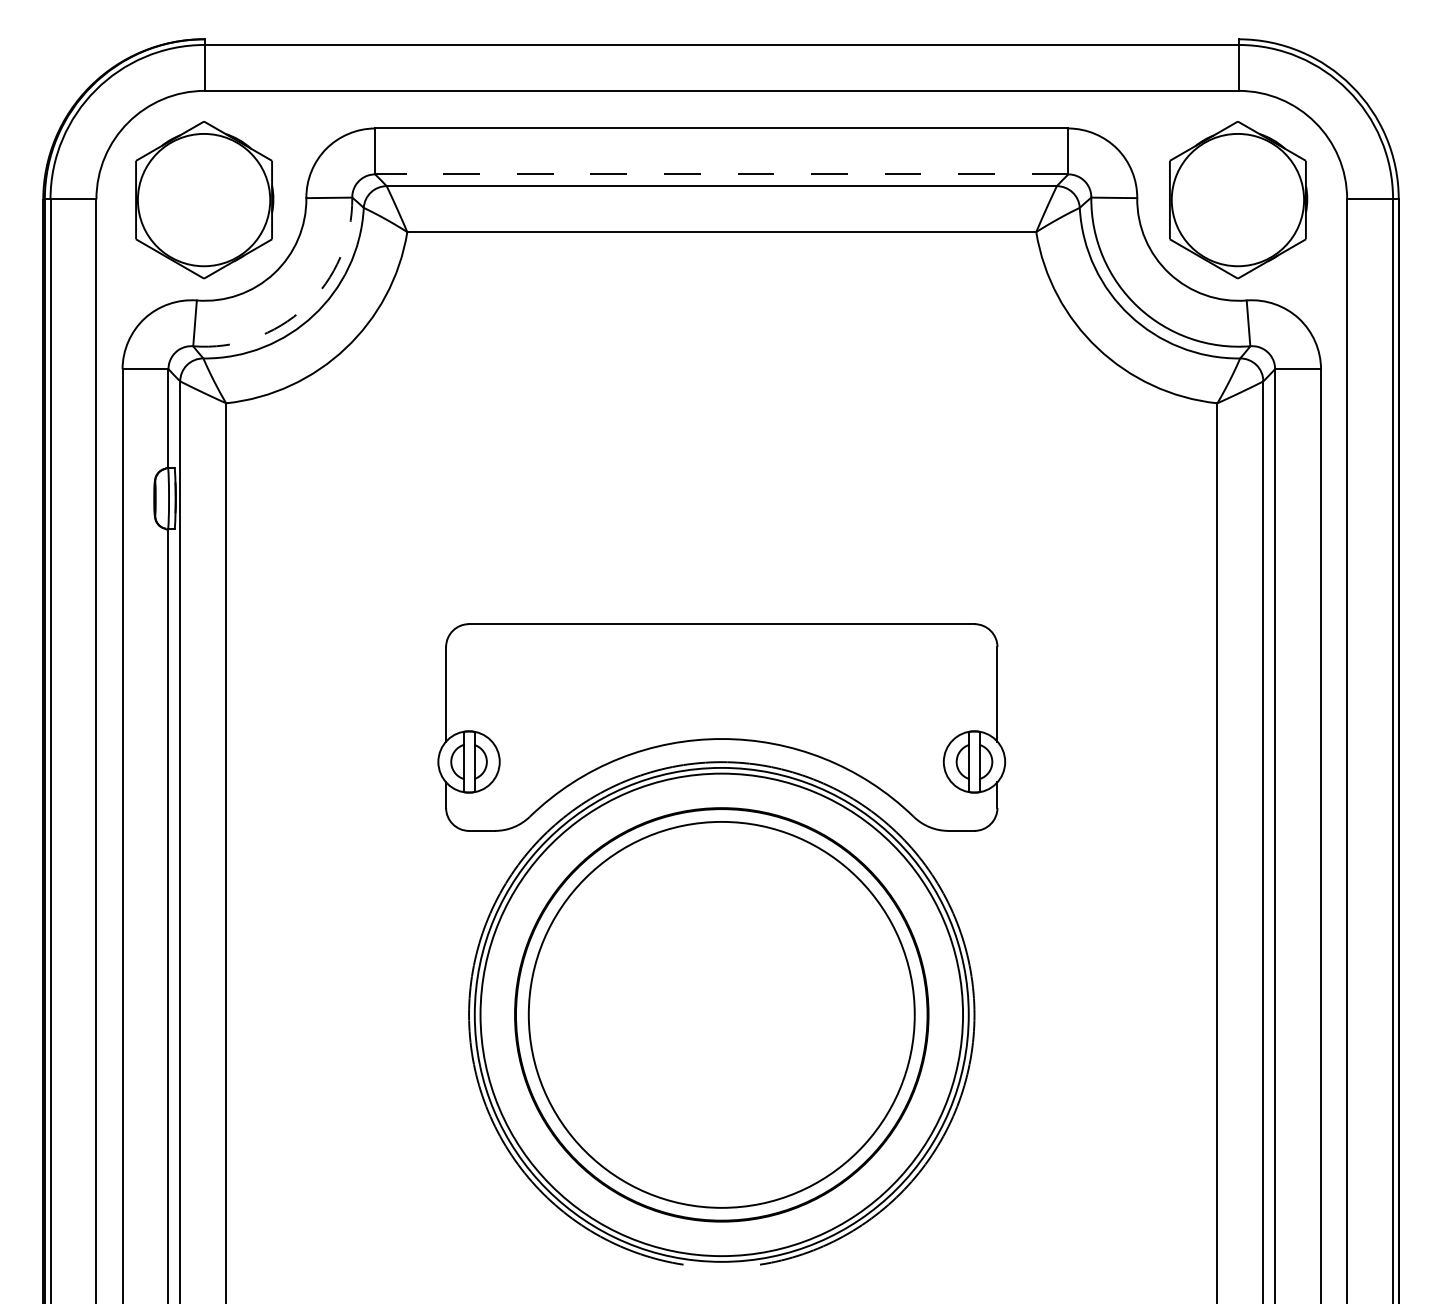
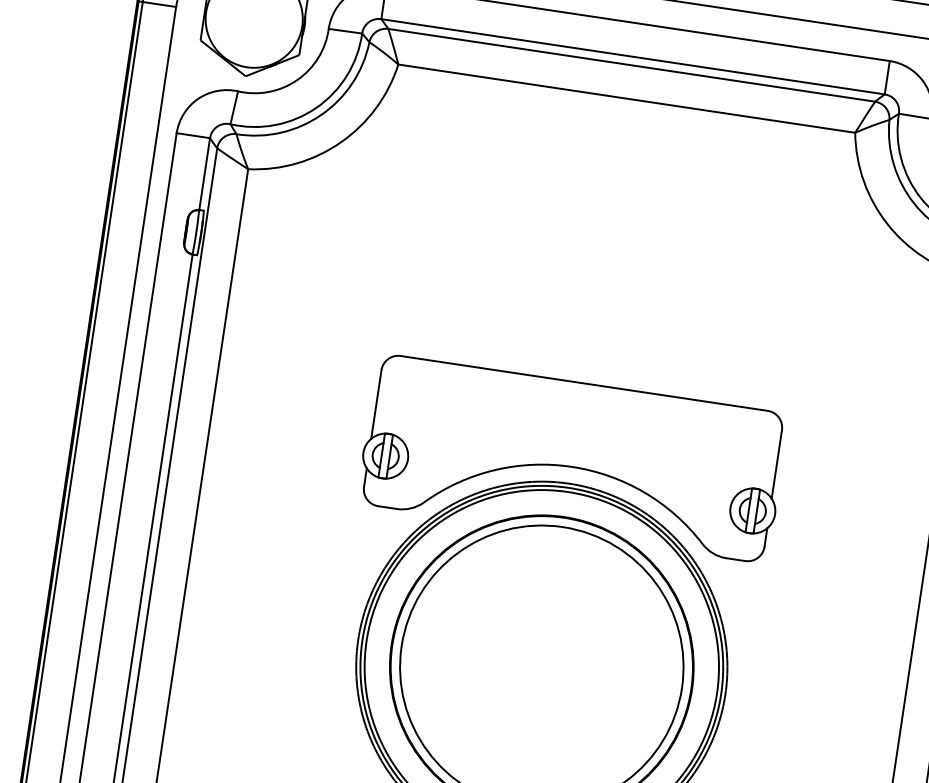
line: (721, 174) -> (632, 56), dashed -> solid
arc: (305, 307) -> (316, 108), dashed -> solid

